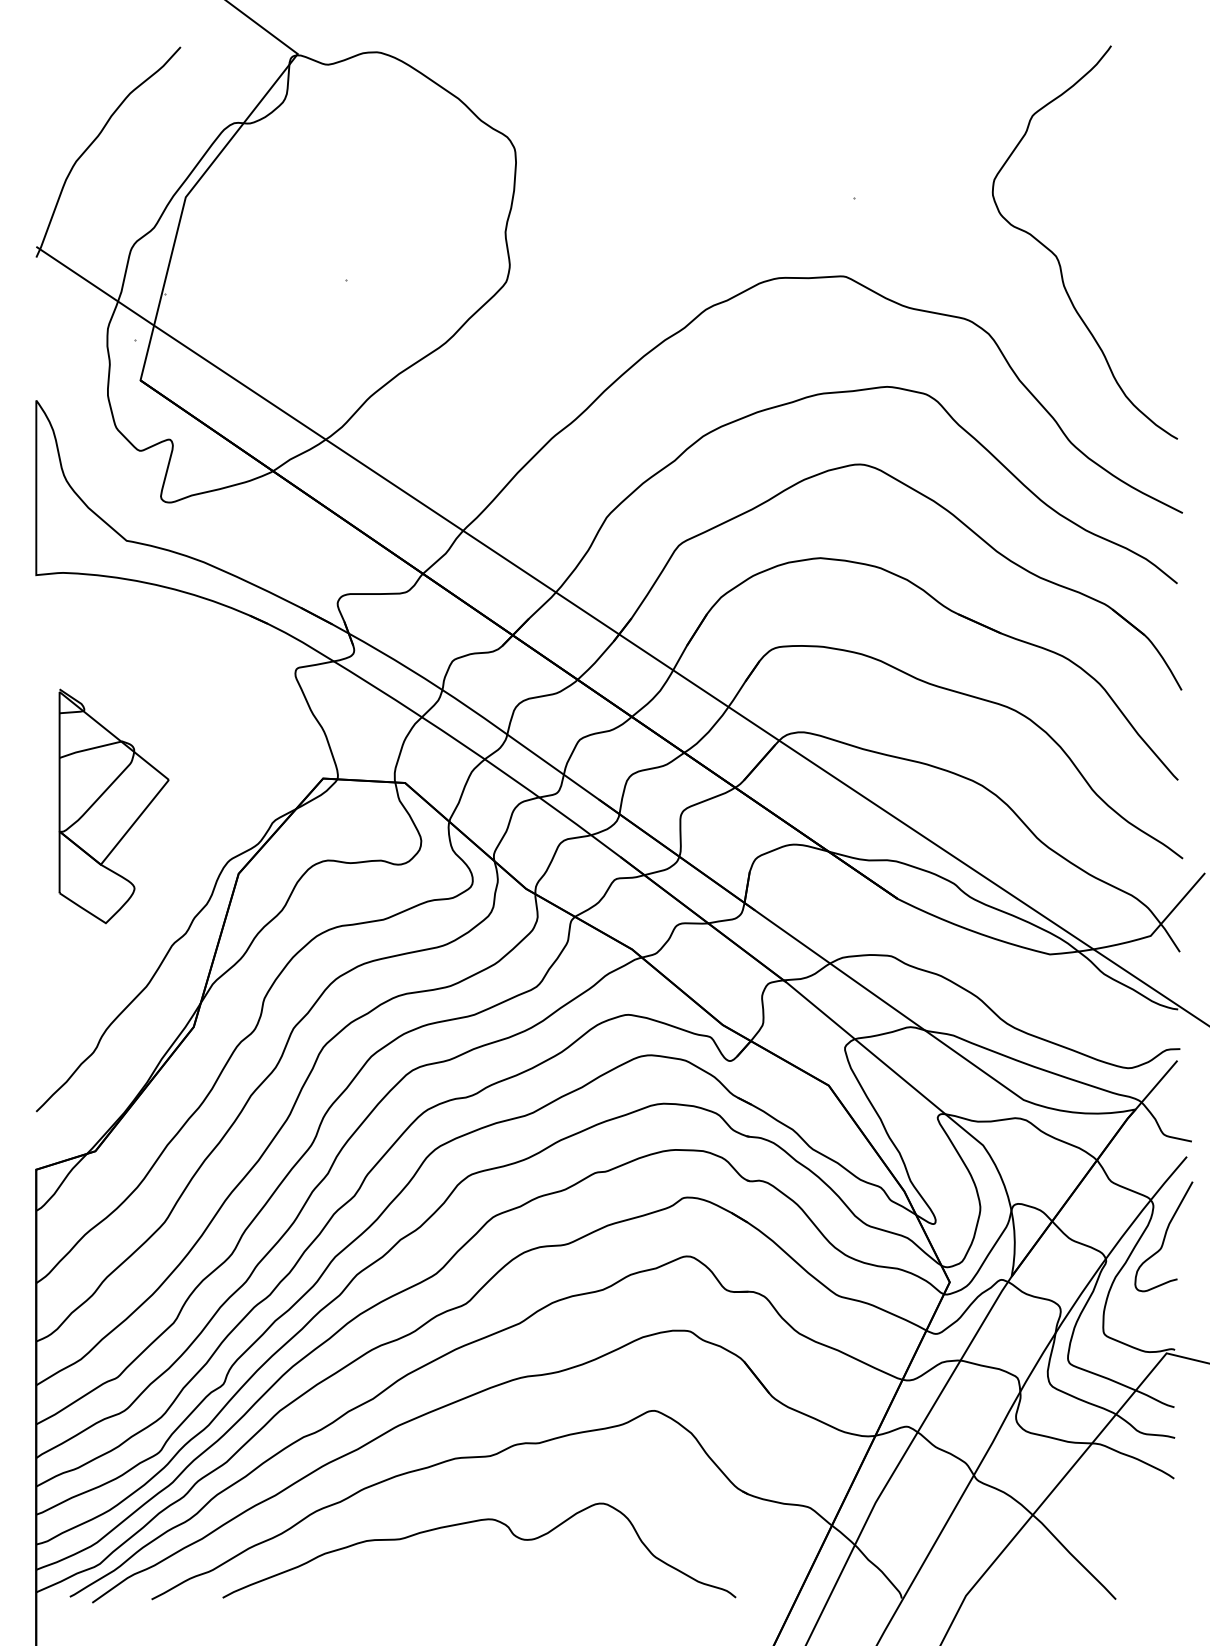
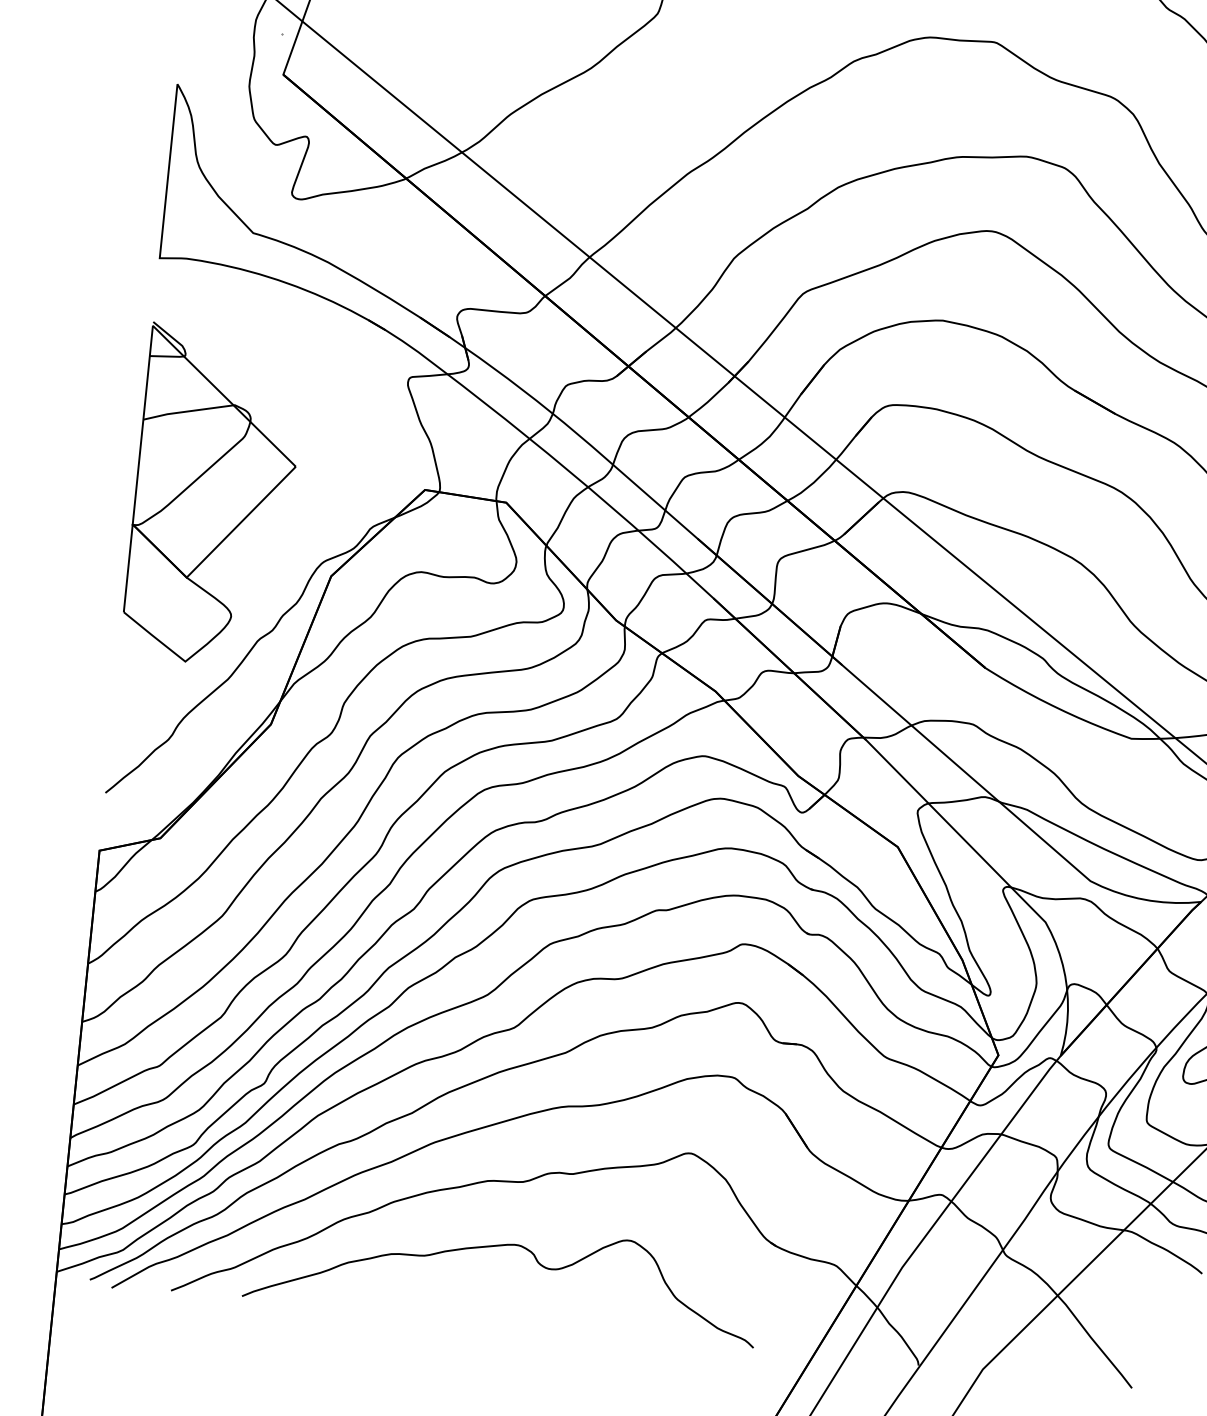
part: (113, 806) -> (213, 496), size x1.43

